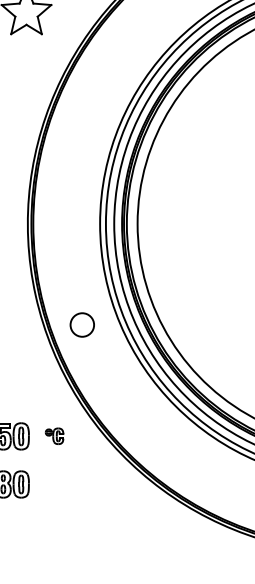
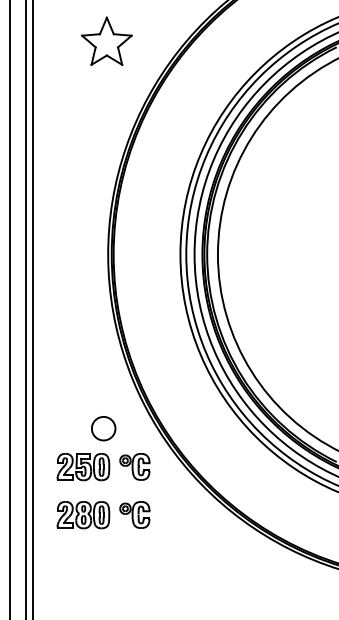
circle: (82, 324) -> (103, 428), moved
part: (54, 435) -> (134, 466), size x1.67
part: (54, 483) -> (134, 514), added

